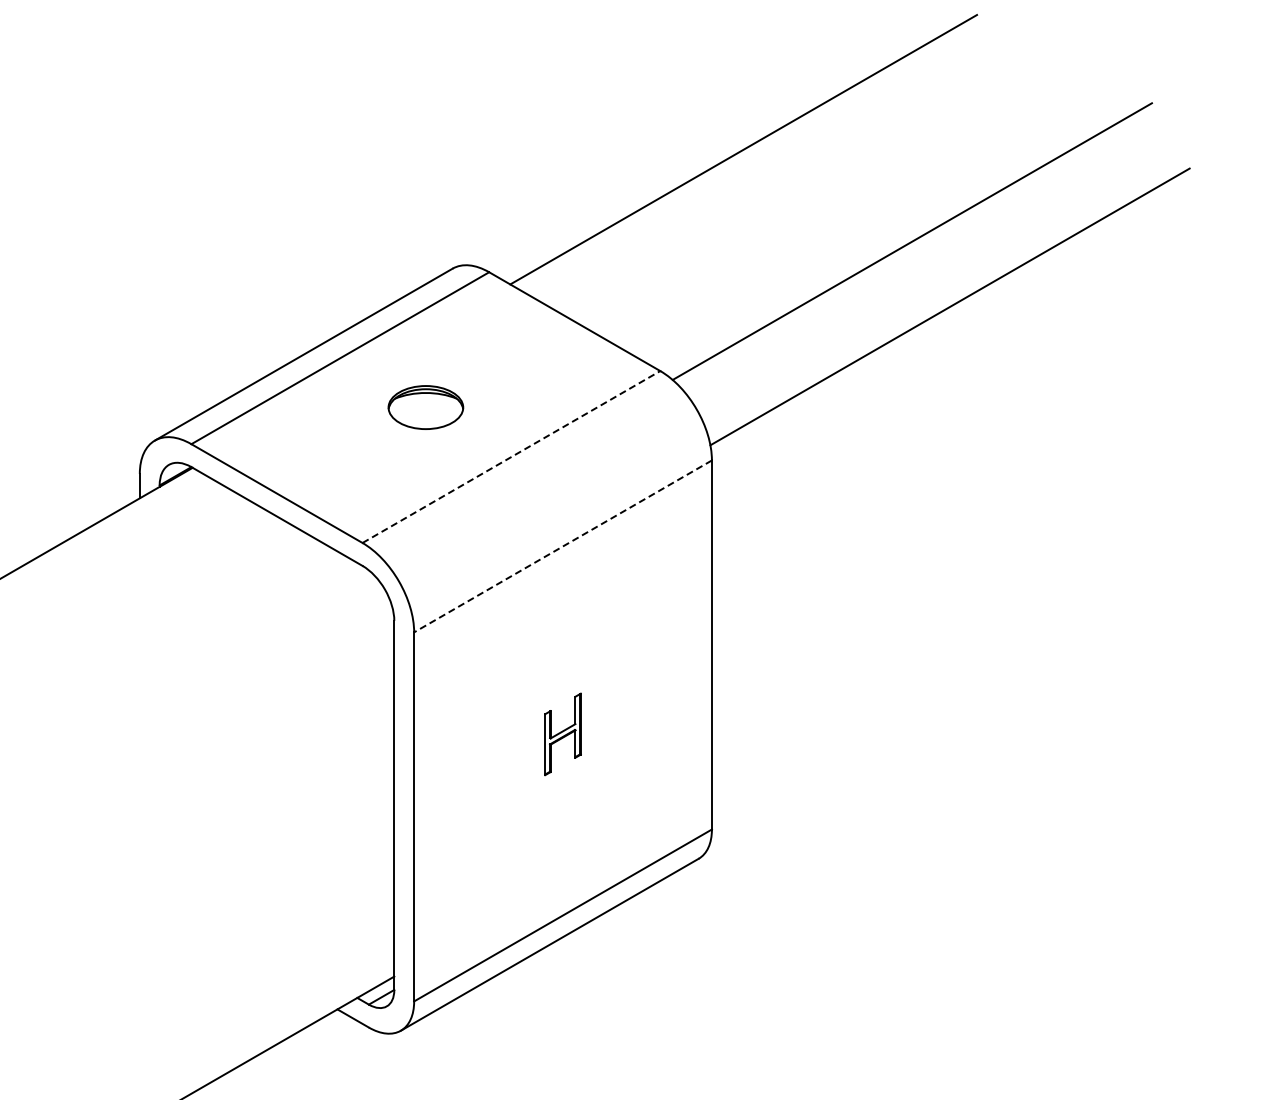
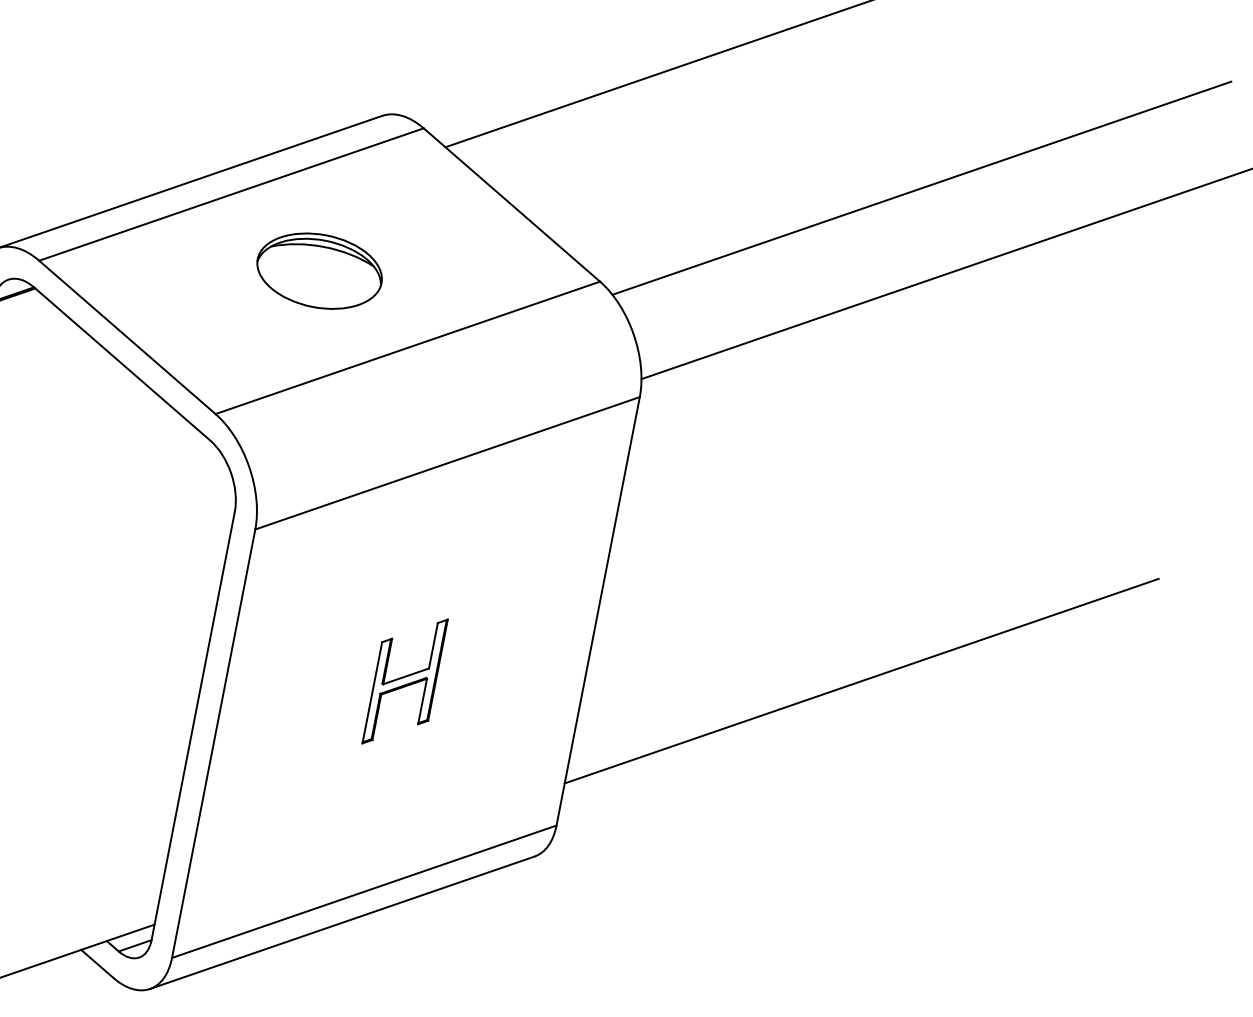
part: (425, 407) -> (319, 270), size x1.43
line: (511, 457) -> (407, 348), dashed -> solid
line: (563, 546) -> (448, 463), dashed -> solid
line: (941, 660) -> (861, 681), added
part: (562, 734) -> (404, 681), size x1.43

